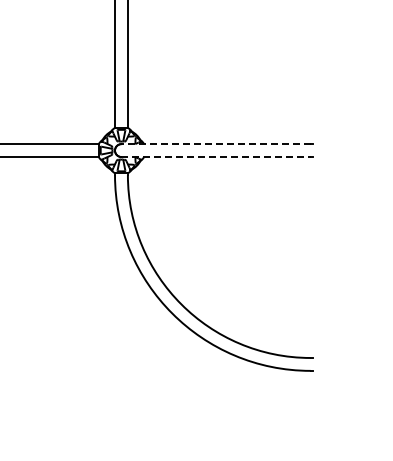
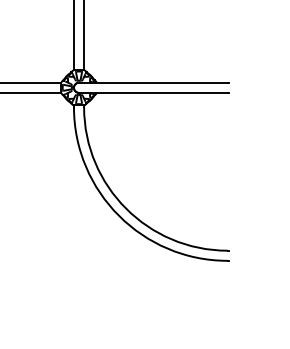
line: (216, 144) -> (153, 83), dashed -> solid
line: (216, 157) -> (153, 93), dashed -> solid

